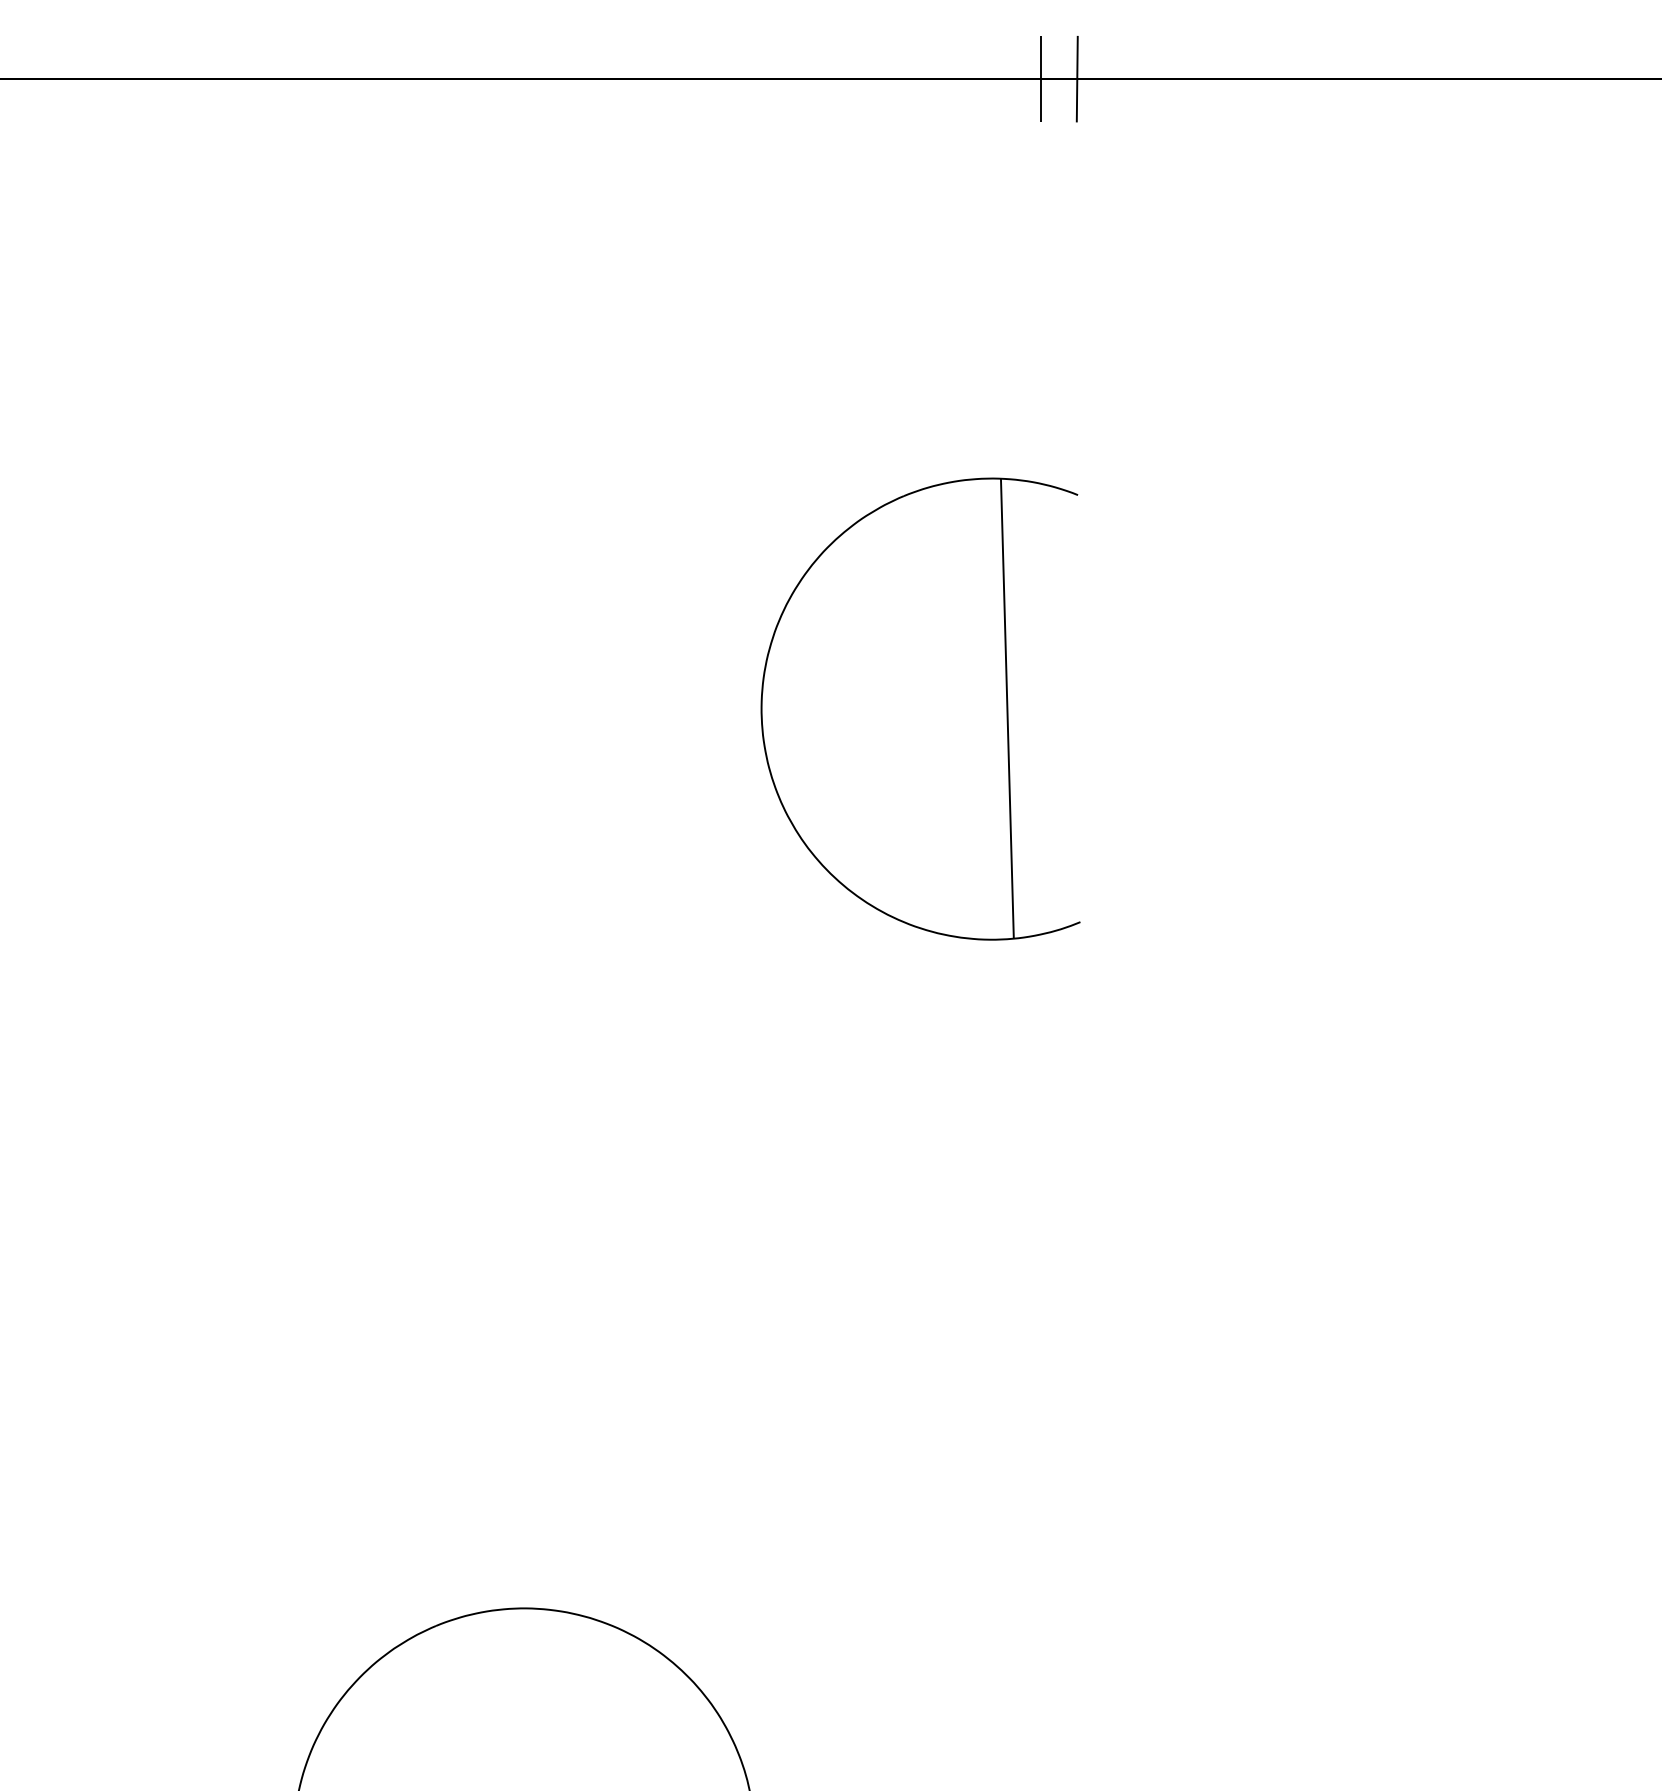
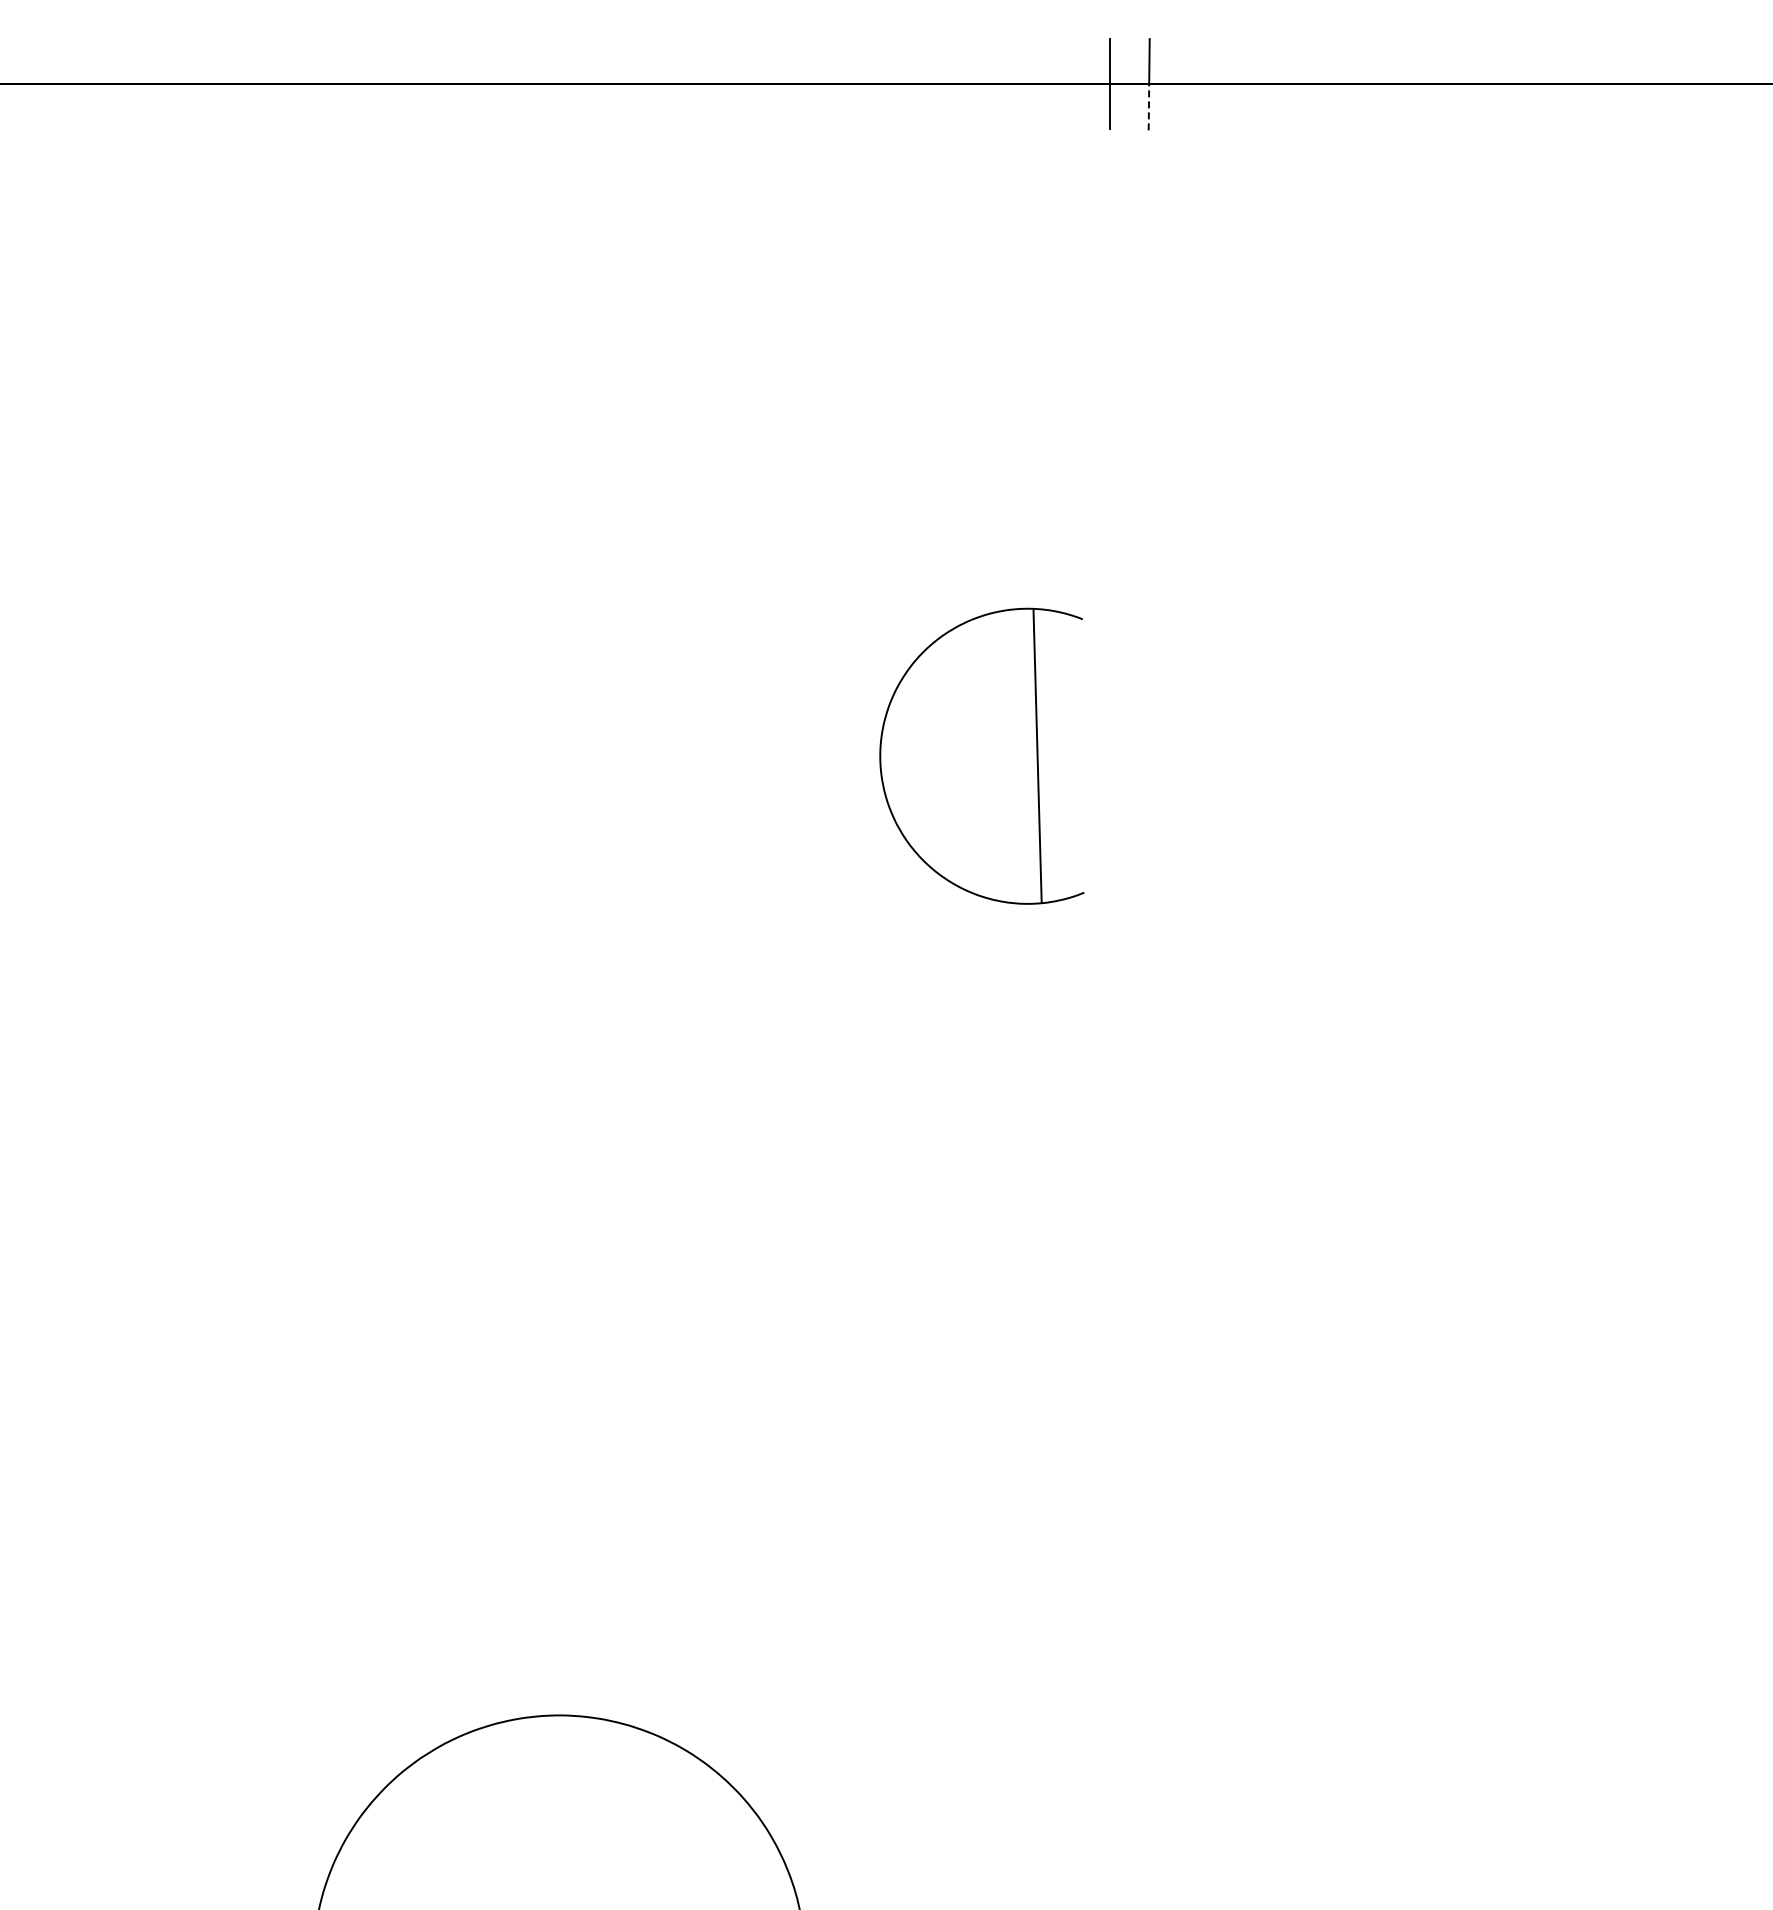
line: (1076, 100) -> (1148, 106), solid -> dashed
part: (920, 709) -> (981, 756), size x0.6

